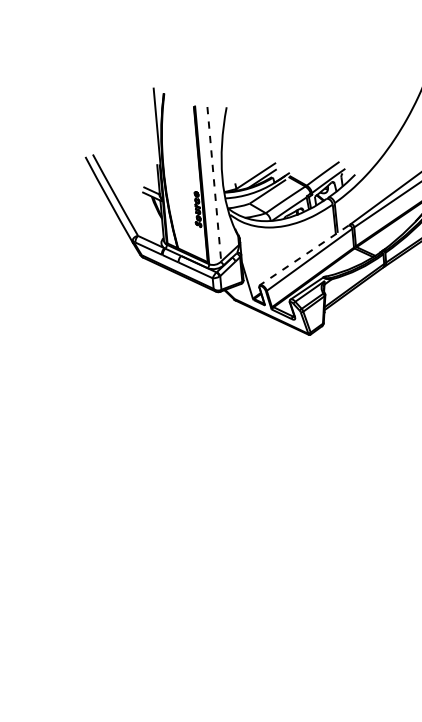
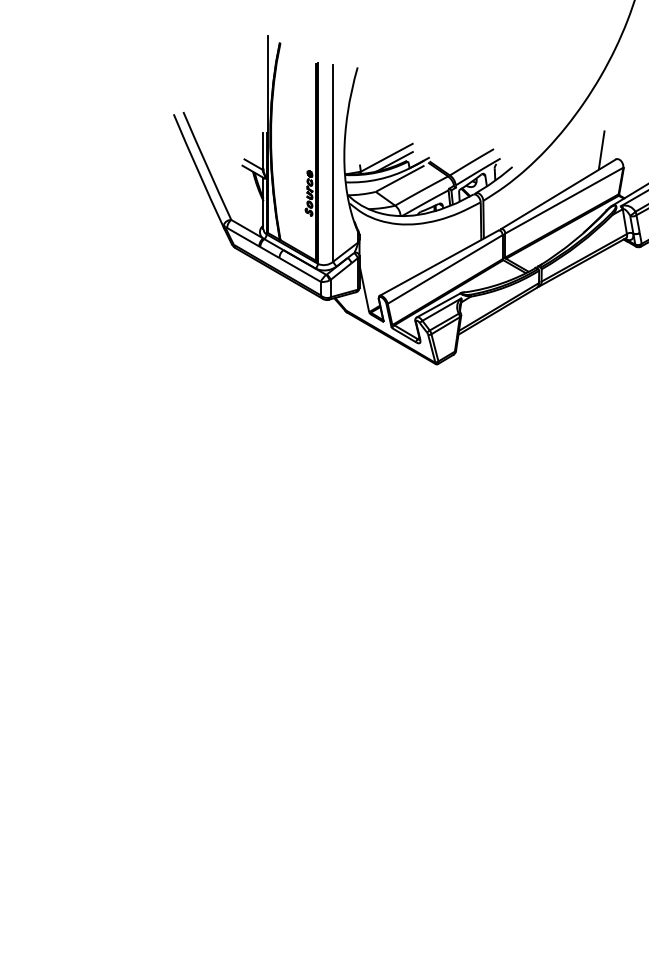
line: (214, 184) -> (333, 163), dashed -> solid
line: (304, 255) -> (439, 263), dashed -> solid

